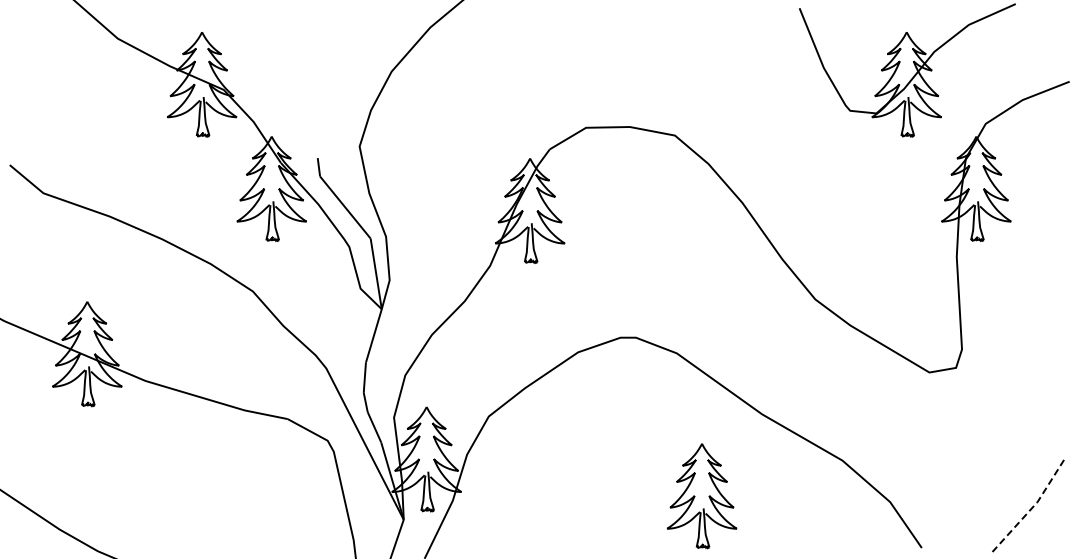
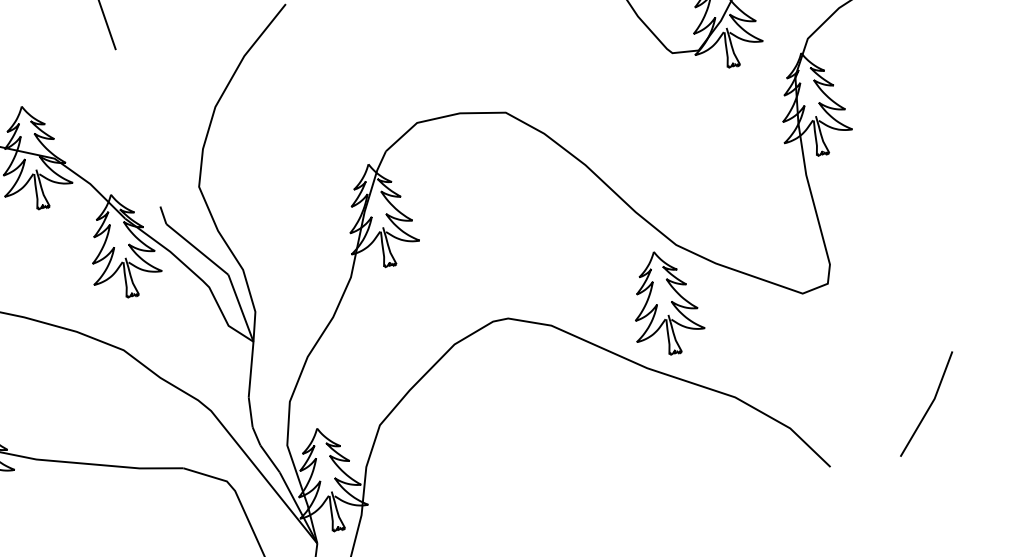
part: (701, 496) -> (663, 303), moved
line: (1032, 507) -> (930, 405), dashed -> solid

